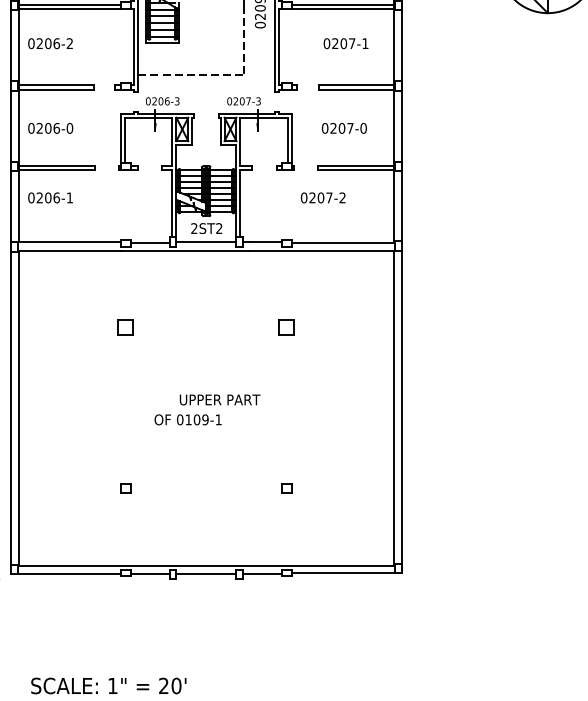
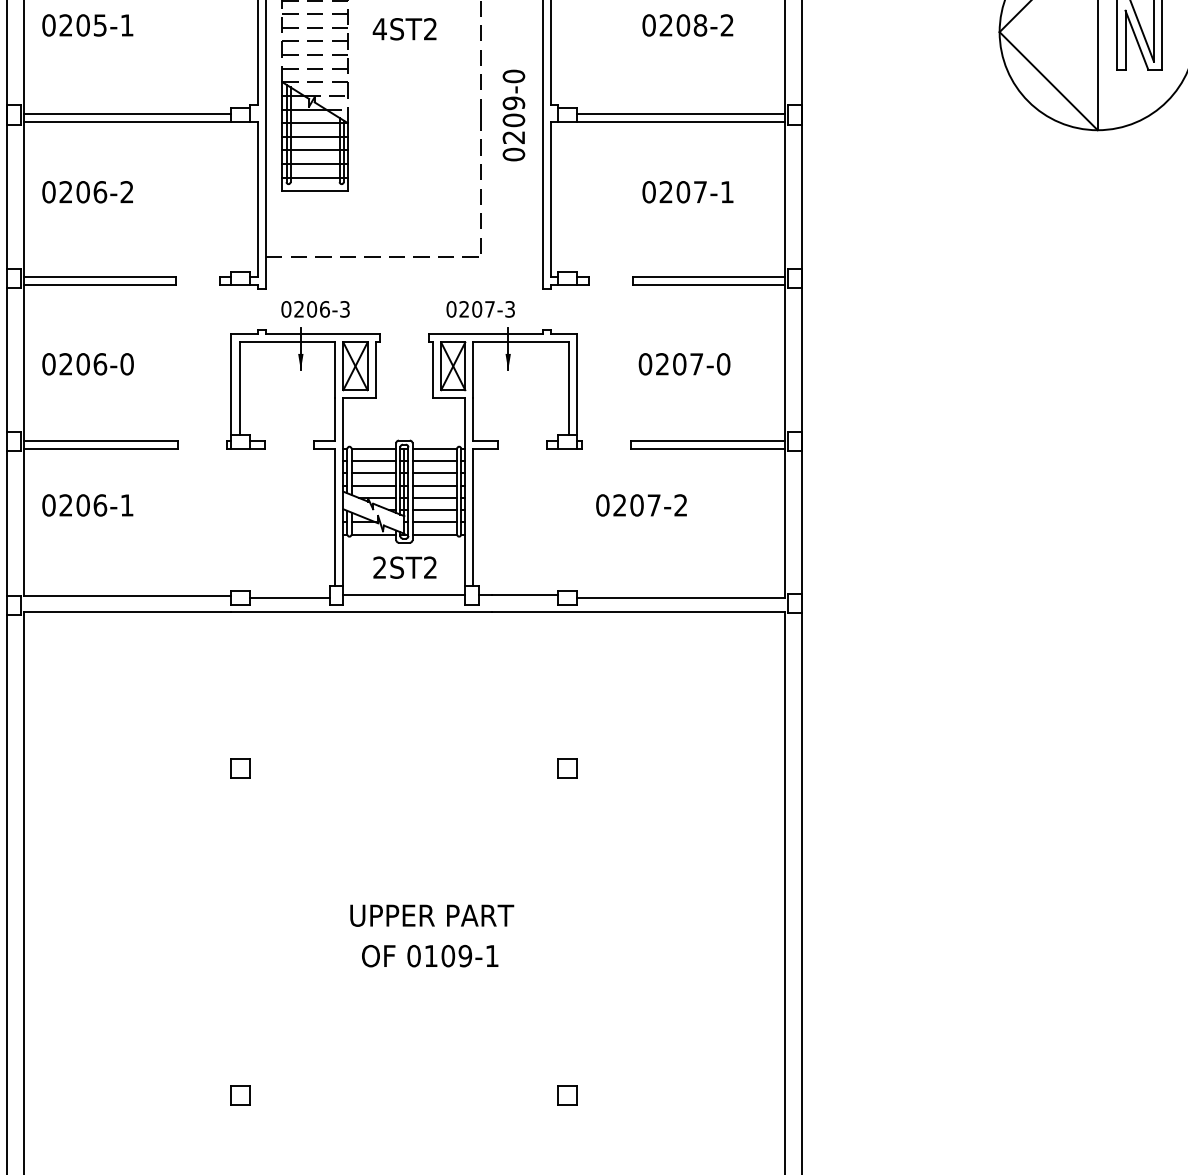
part: (125, 327) -> (239, 768), size x0.62
part: (286, 327) -> (566, 768), size x0.62
text: (187, 419) -> (428, 955), moved

